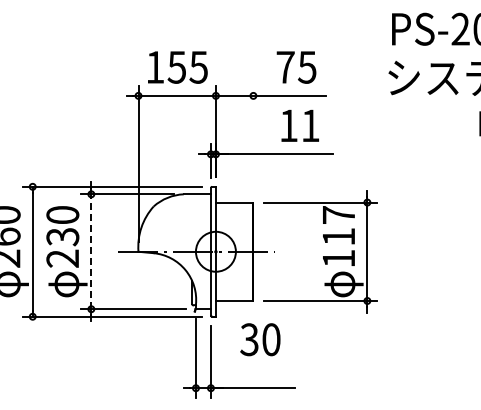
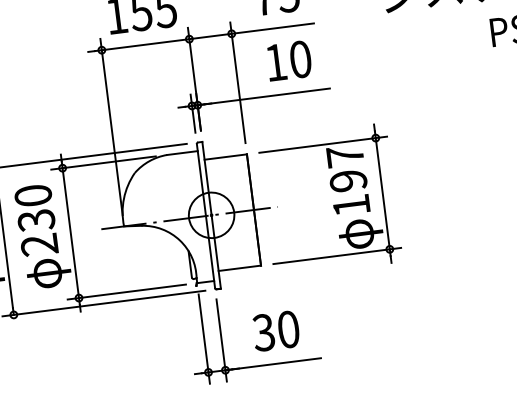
text: (310, 125) -> (300, 59), 11 -> 10
line: (253, 138) -> (237, 81), added
text: (338, 236) -> (347, 180), 117 -> 197
line: (91, 251) -> (70, 232), dashed -> solid
text: (260, 339) -> (276, 330), moved

